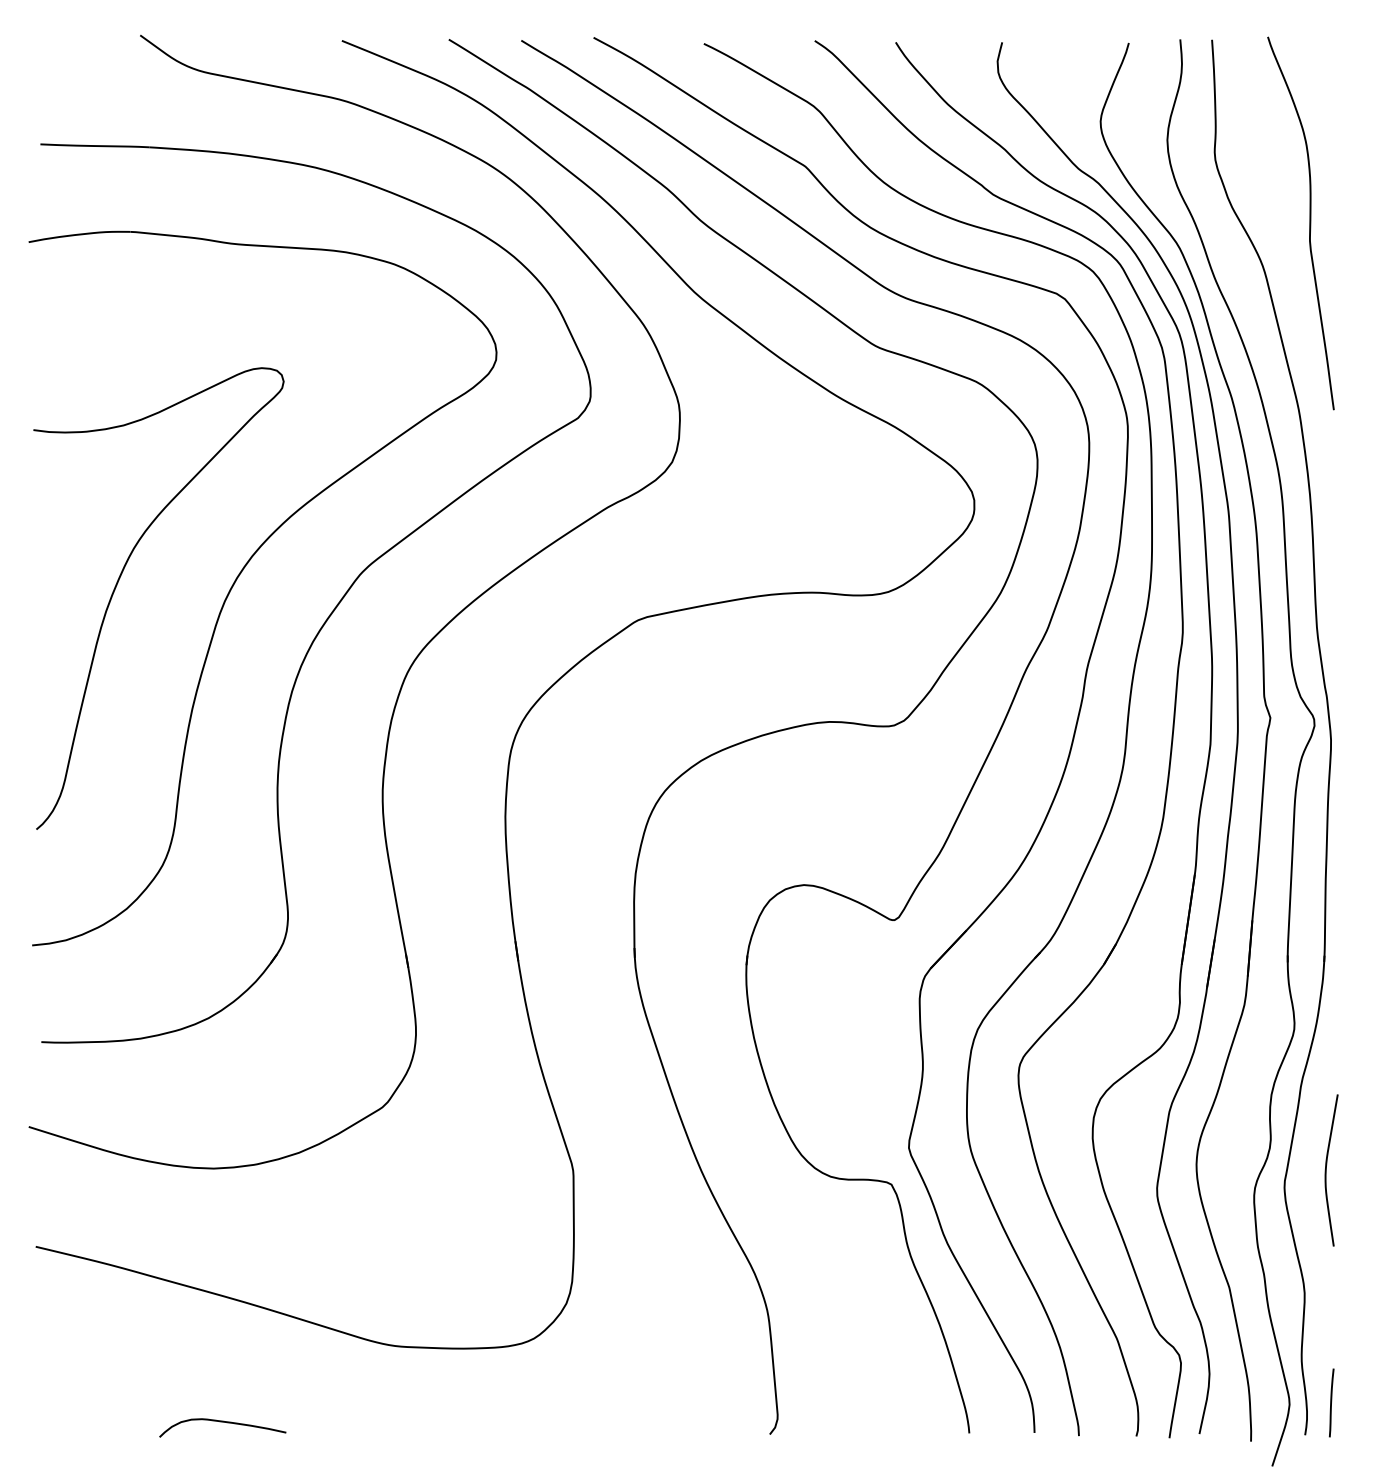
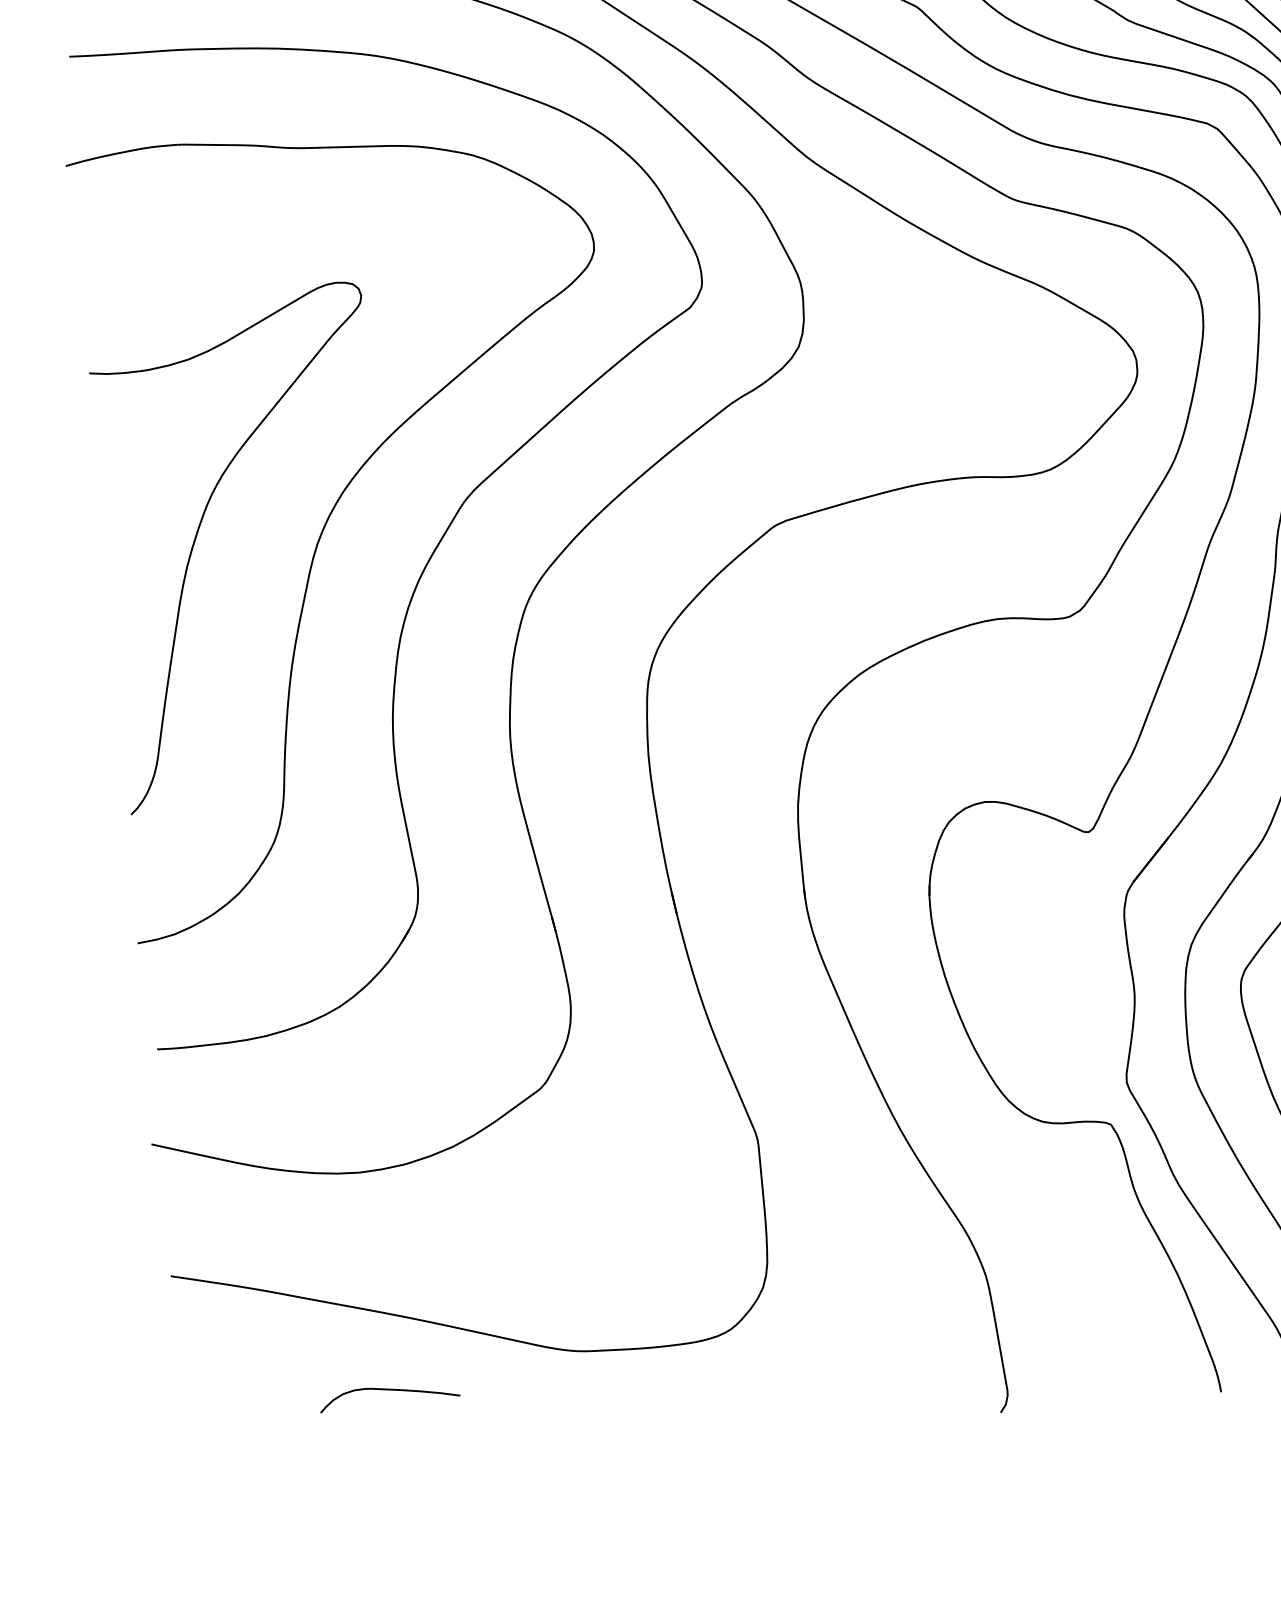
curve: (222, 1422) -> (388, 1390), moved

